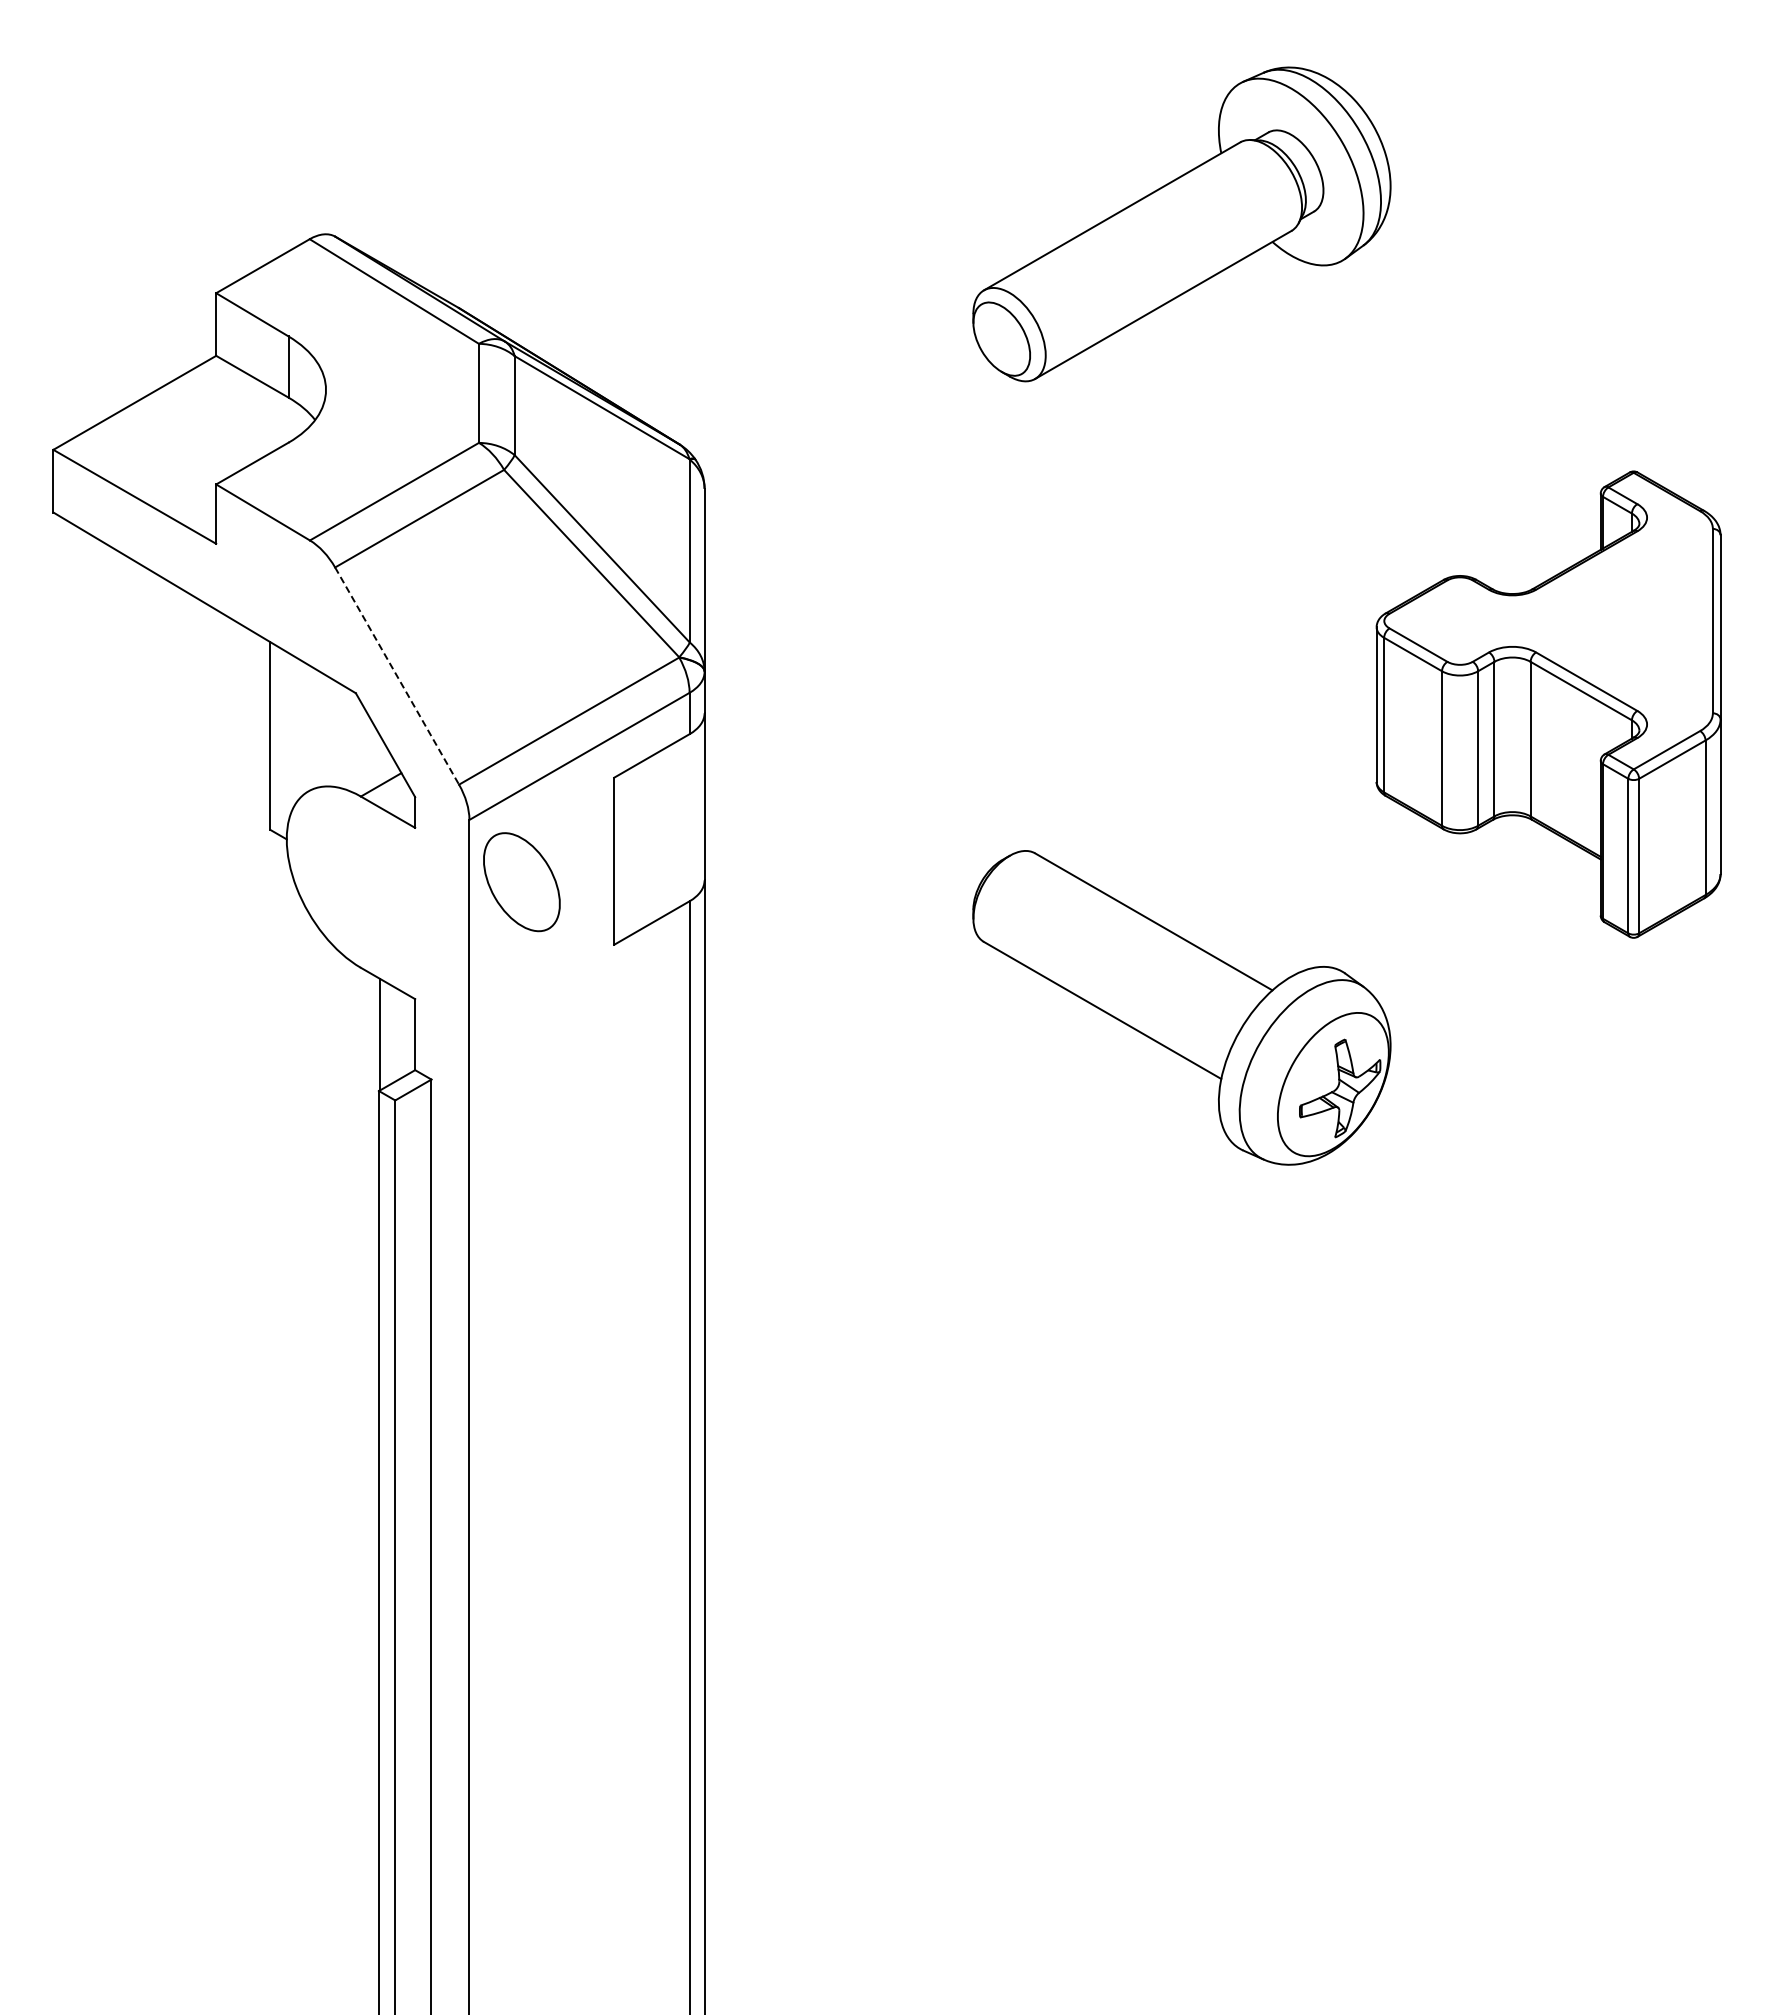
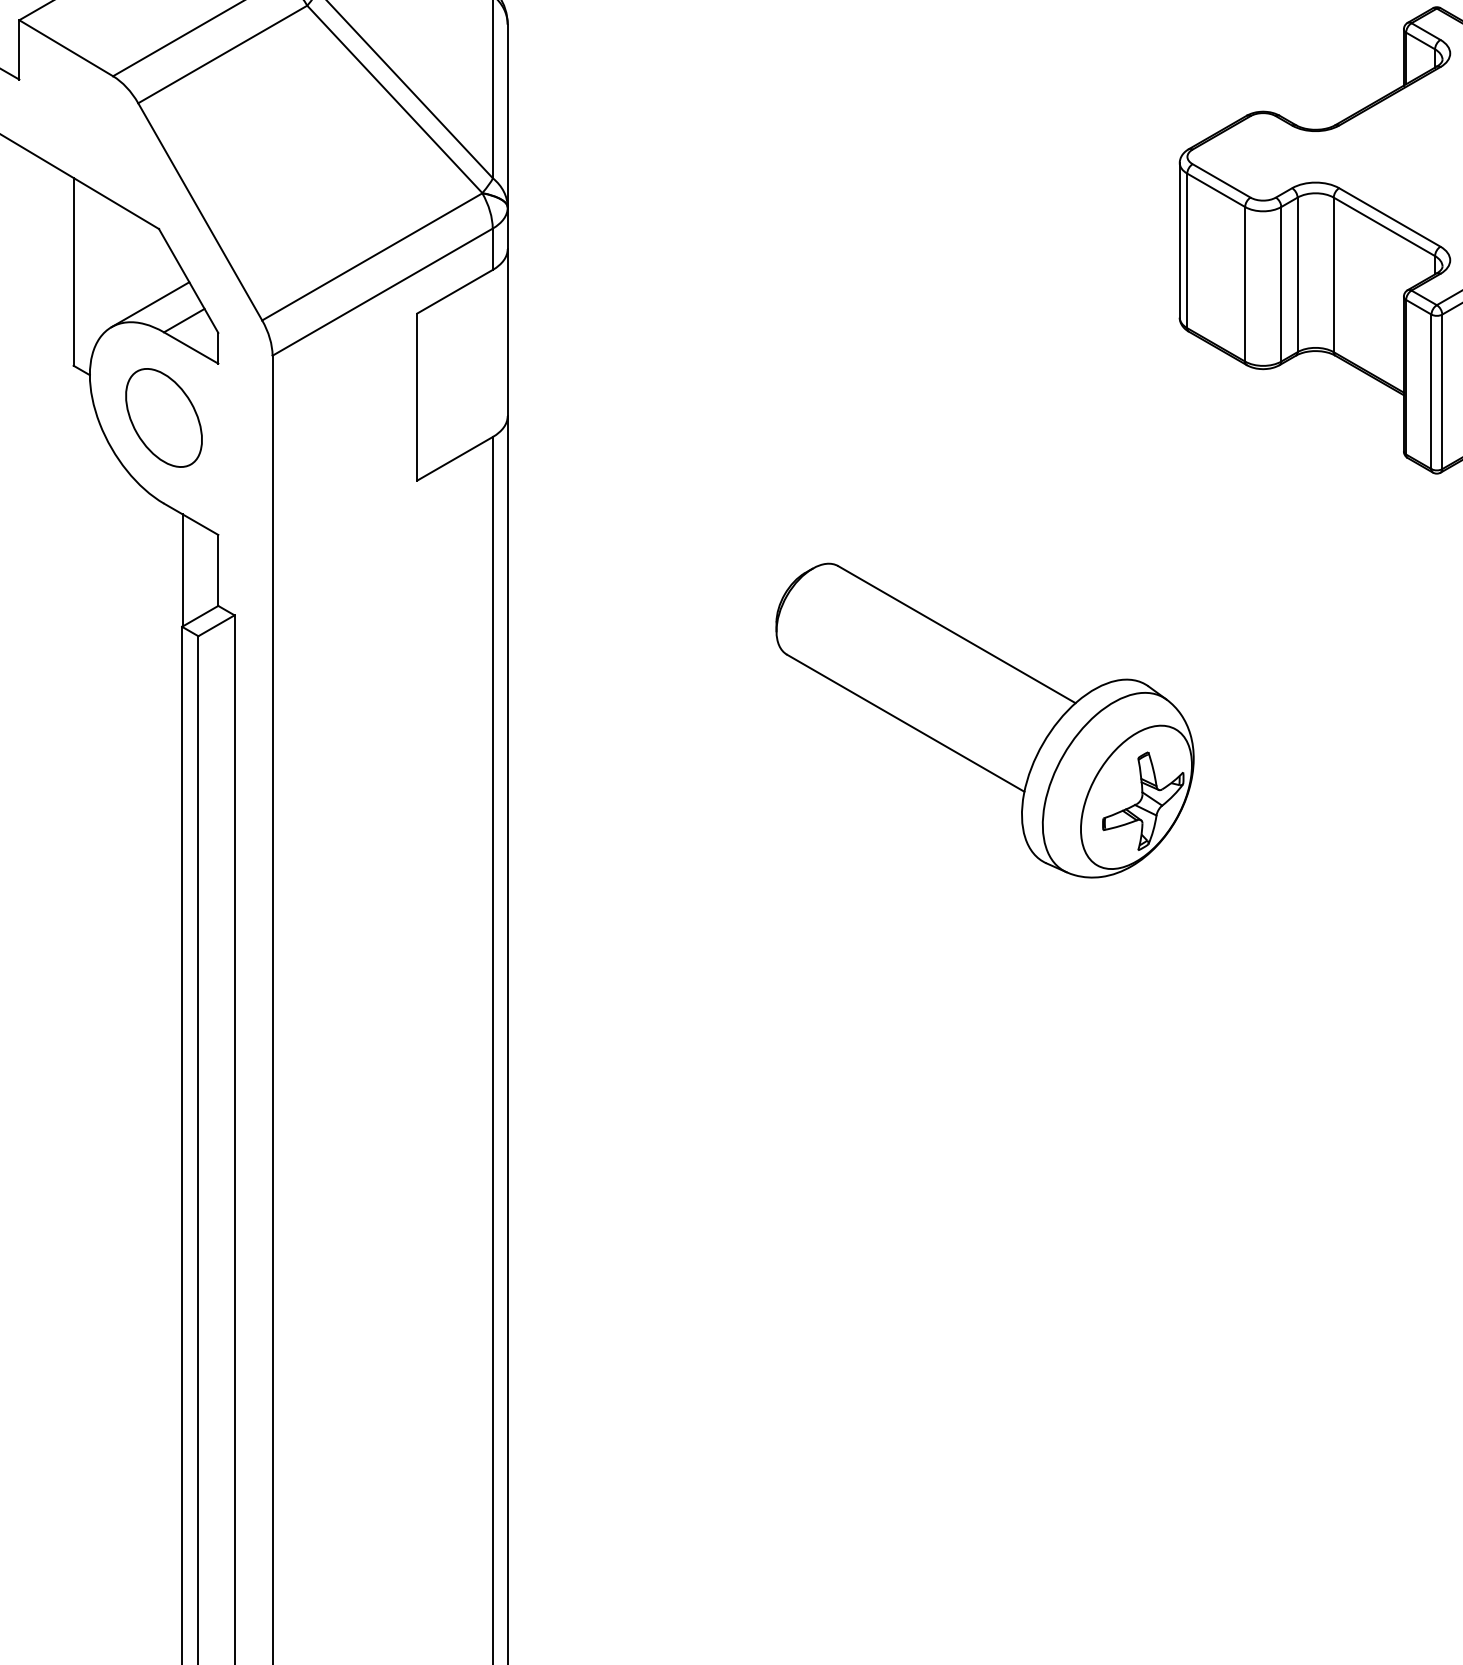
line: (397, 676) -> (200, 212), dashed -> solid
line: (347, 768) -> (150, 304), added
part: (521, 882) -> (163, 418), moved
part: (1181, 1007) -> (984, 720), moved

